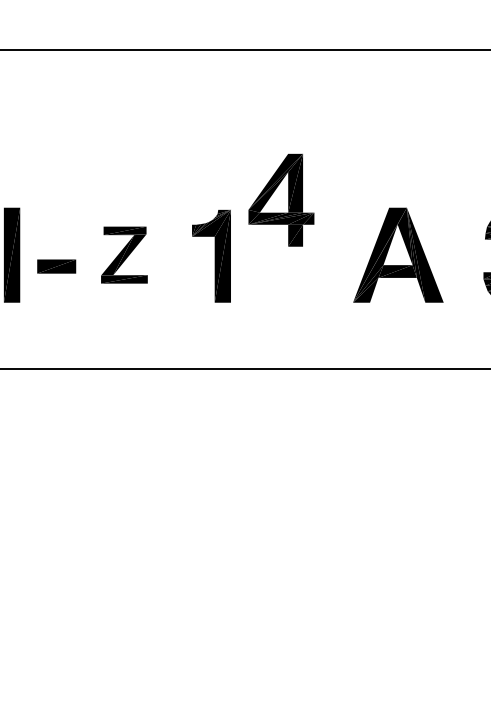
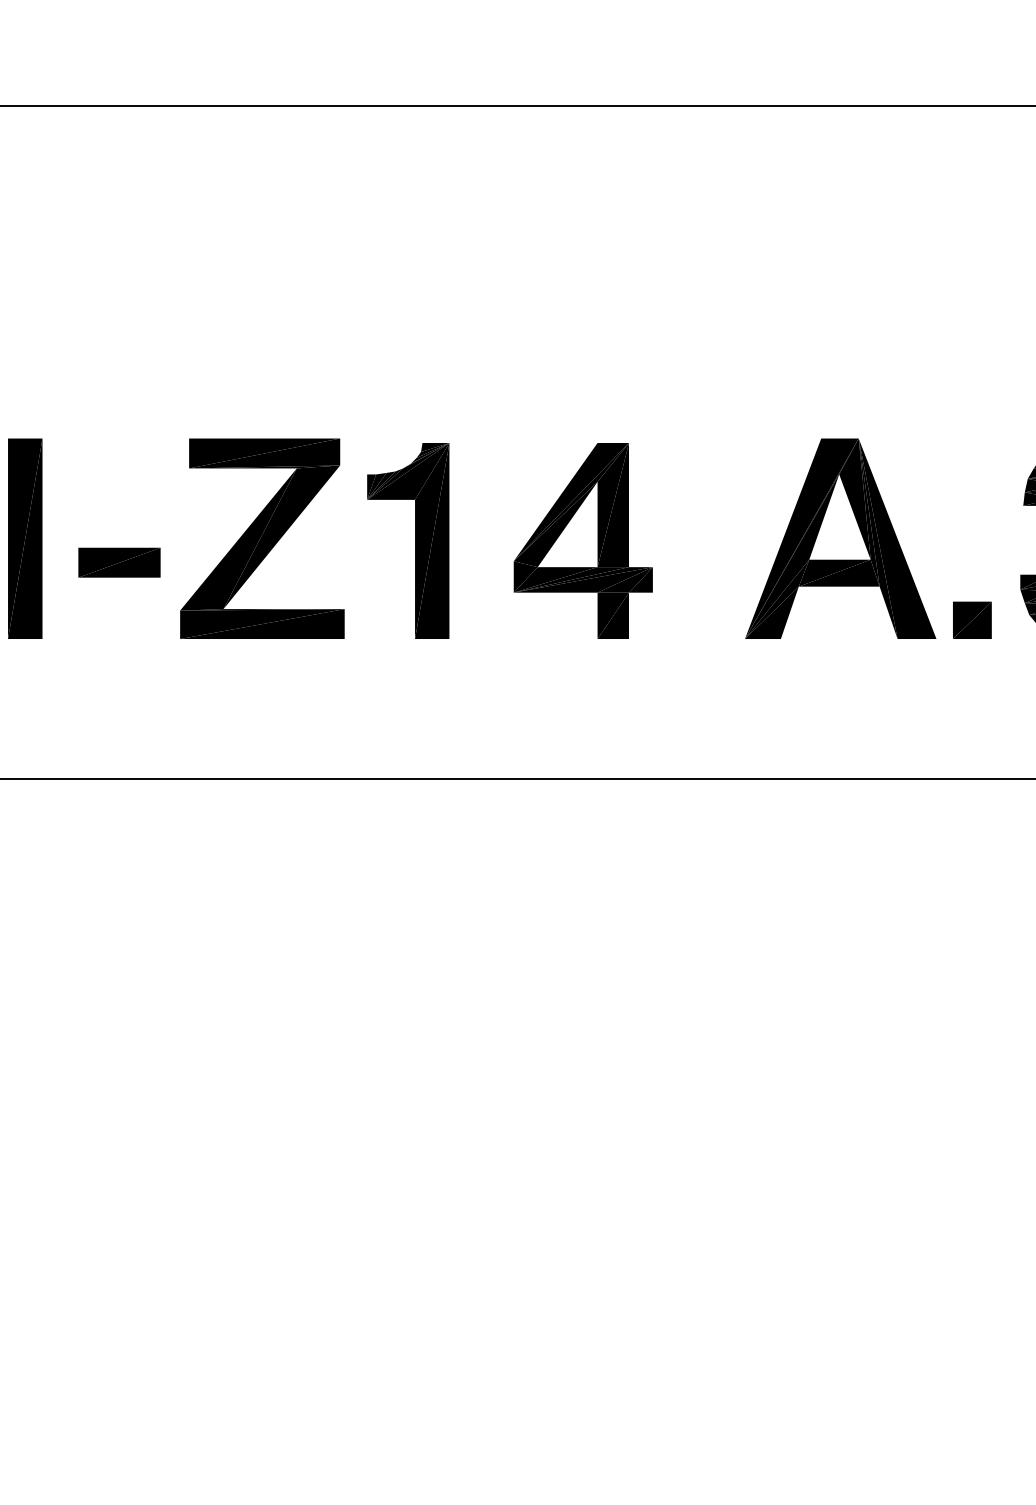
part: (281, 199) -> (583, 539), moved
part: (124, 254) -> (262, 537), size x1.67
part: (211, 255) -> (408, 539), moved
part: (460, 293) -> (971, 619), added

